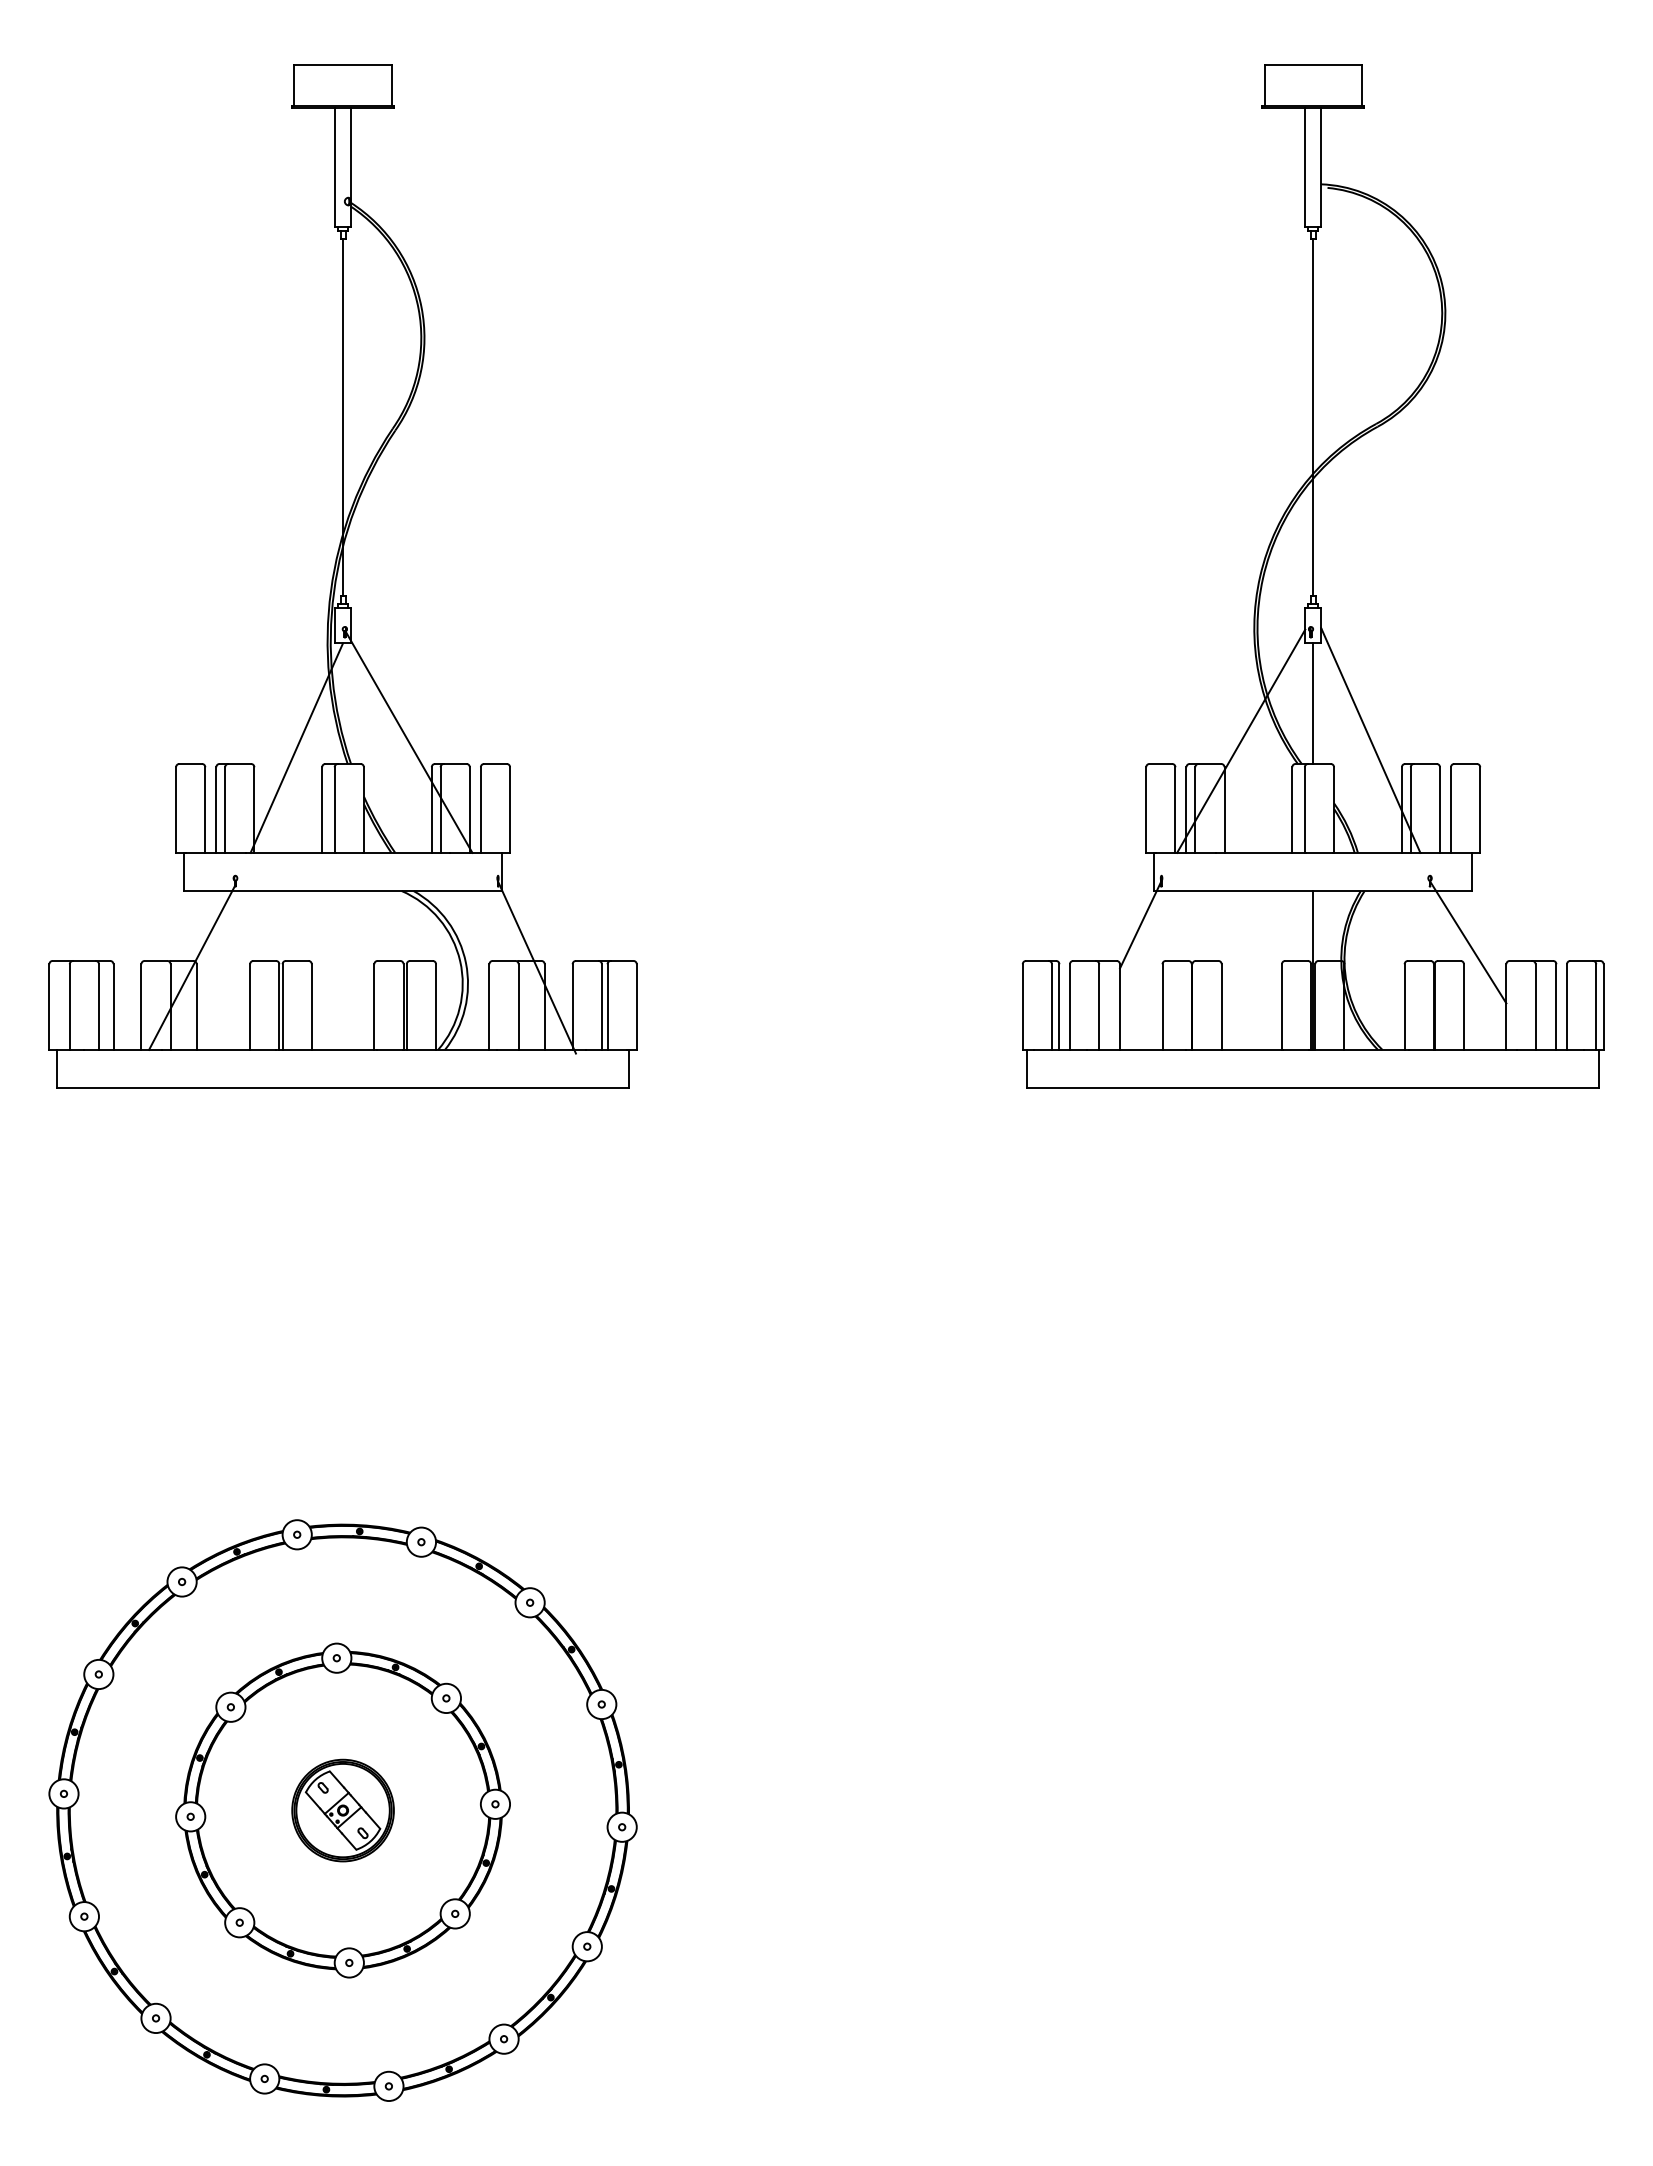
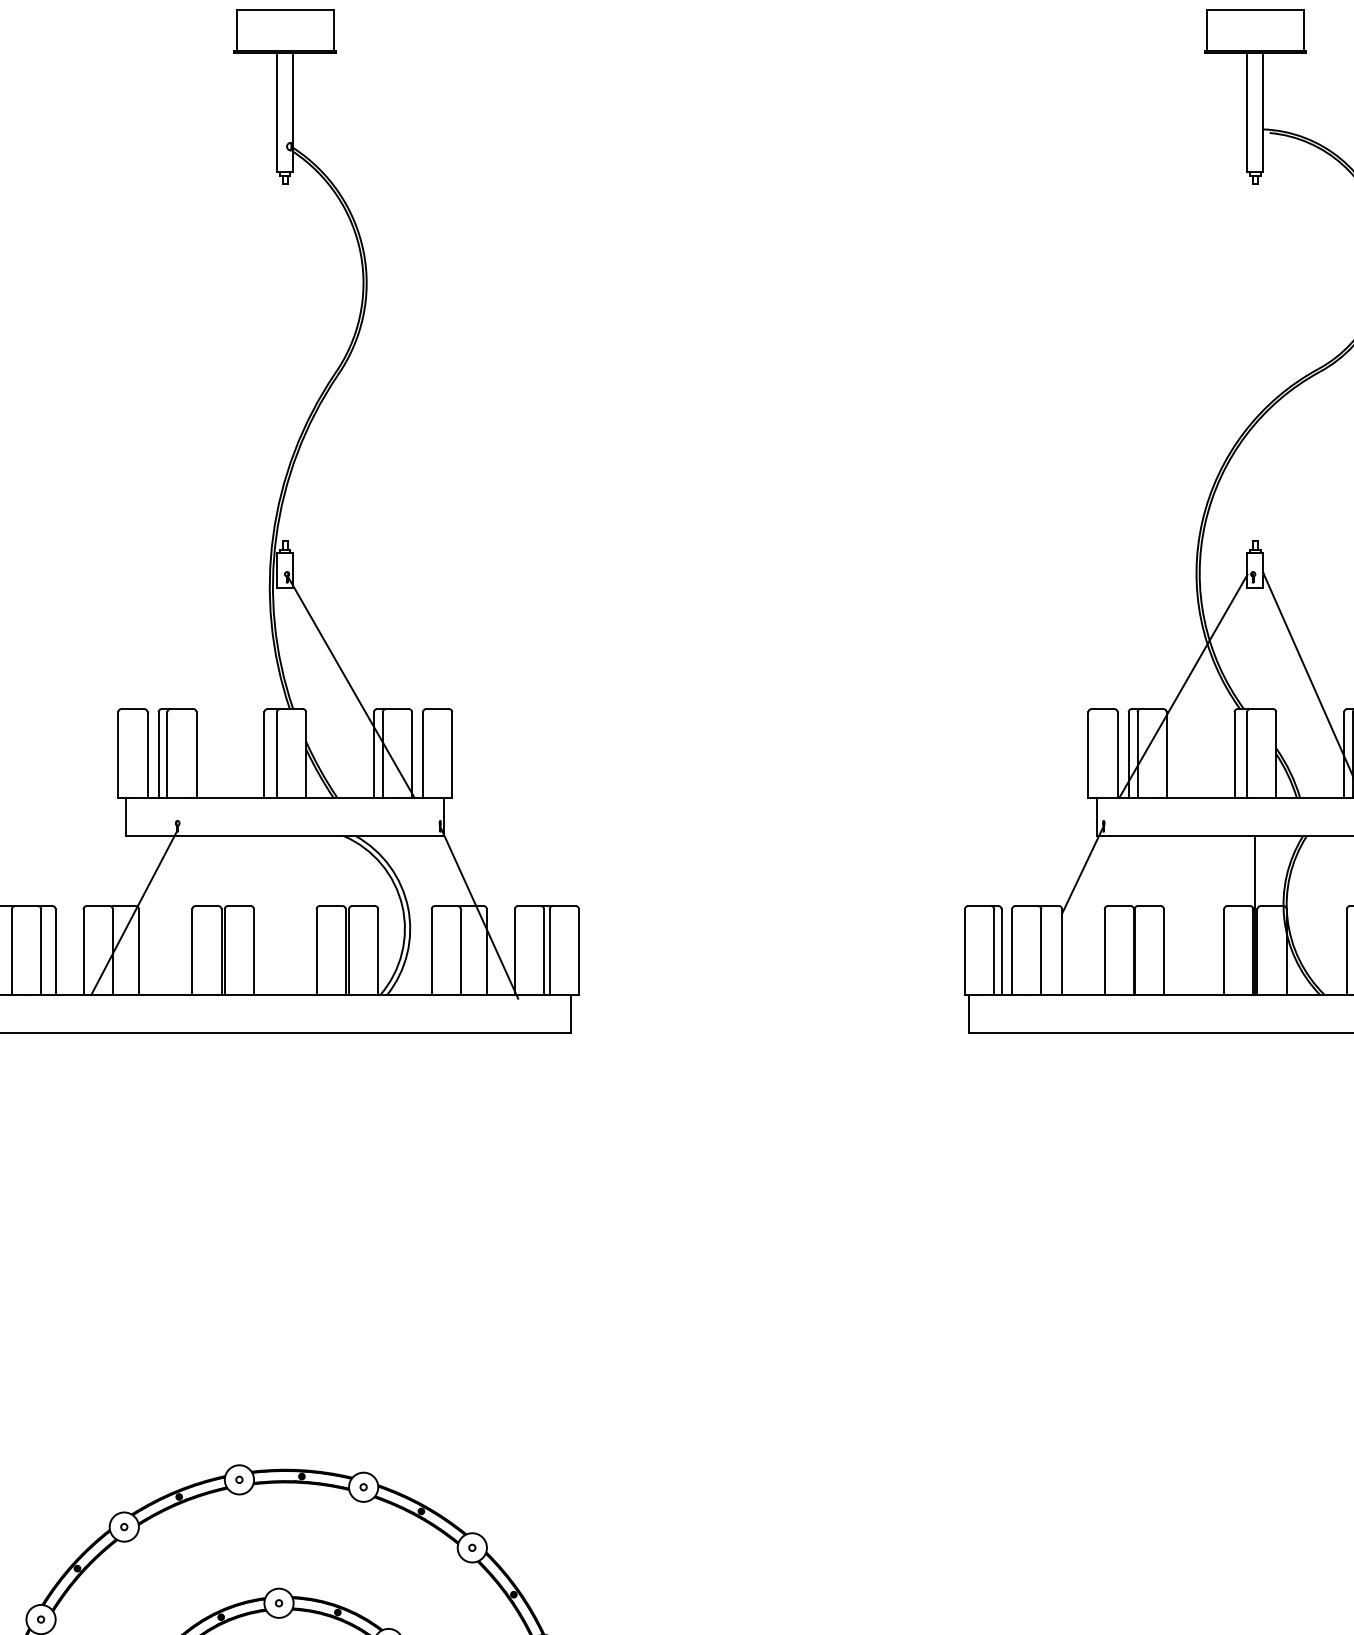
line: (343, 417) -> (285, 362), removed
line: (1313, 417) -> (1255, 362), removed
line: (1313, 703) -> (1255, 648), removed
line: (296, 747) -> (238, 692), removed

